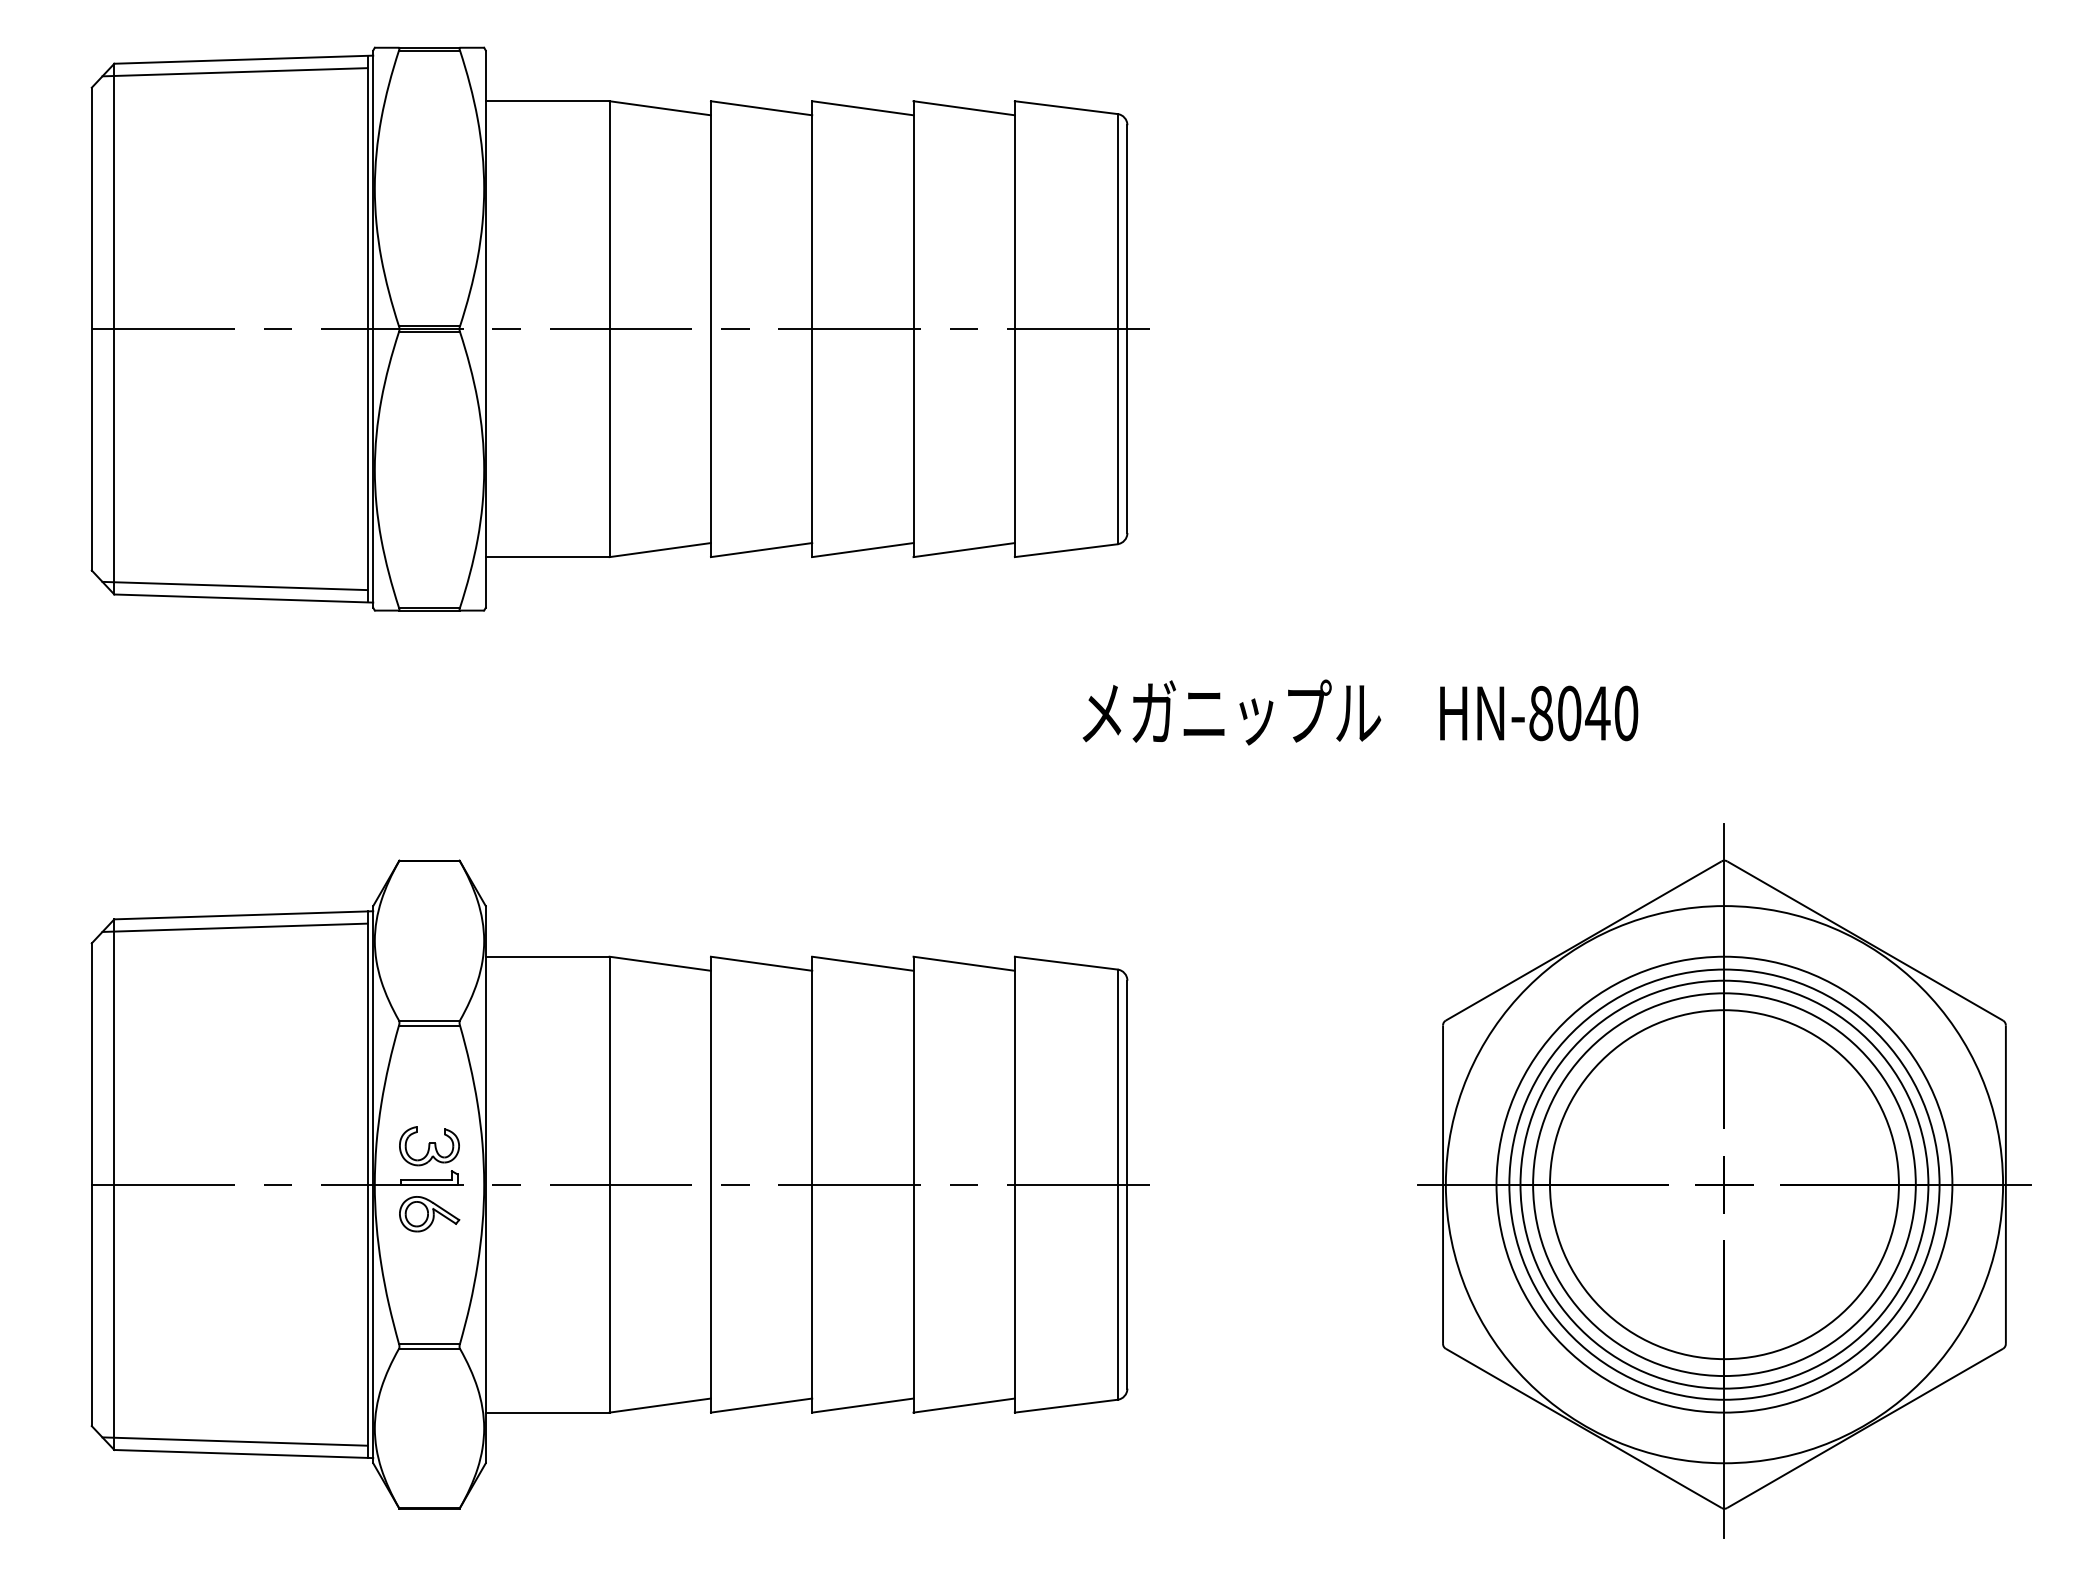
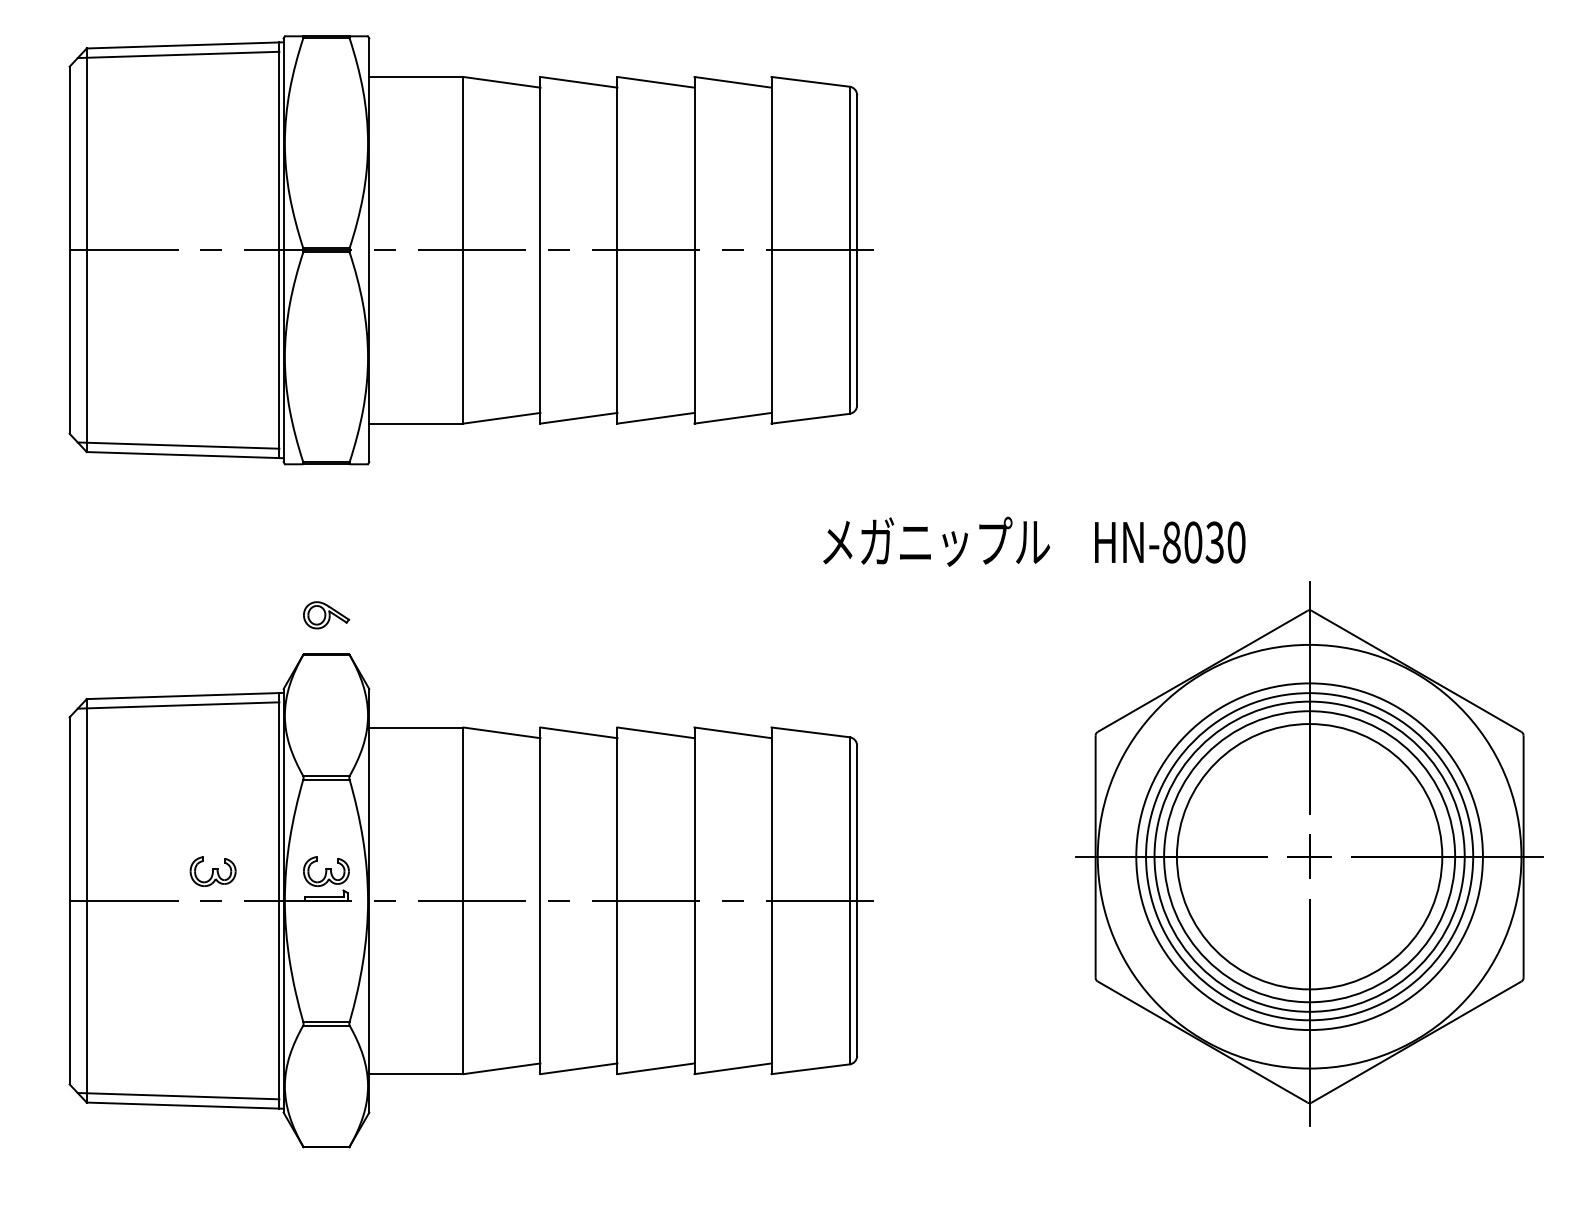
text: (1597, 713) -> (1214, 542), HN-8040 -> HN-8030
part: (280, 1146) -> (213, 871), added
part: (1724, 1180) -> (1309, 853), moved
part: (429, 1214) -> (326, 615), moved

